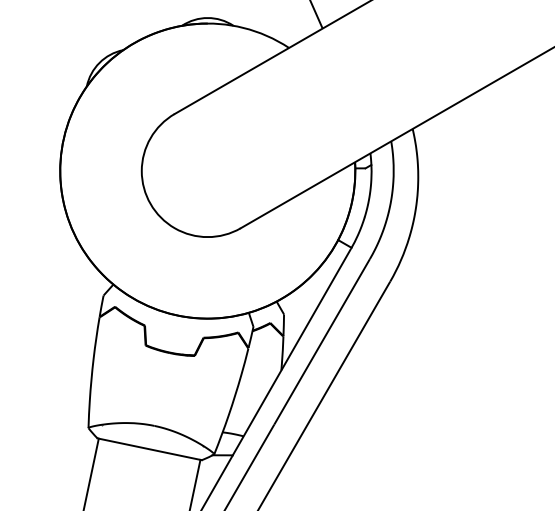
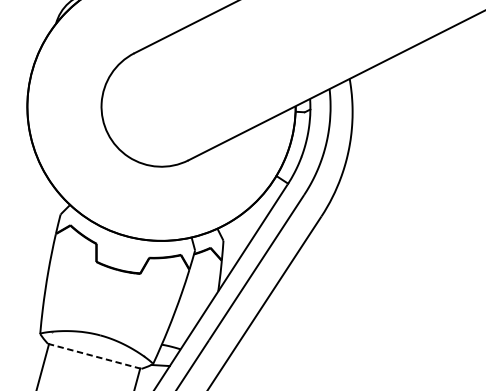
line: (150, 449) -> (95, 356), solid -> dashed

